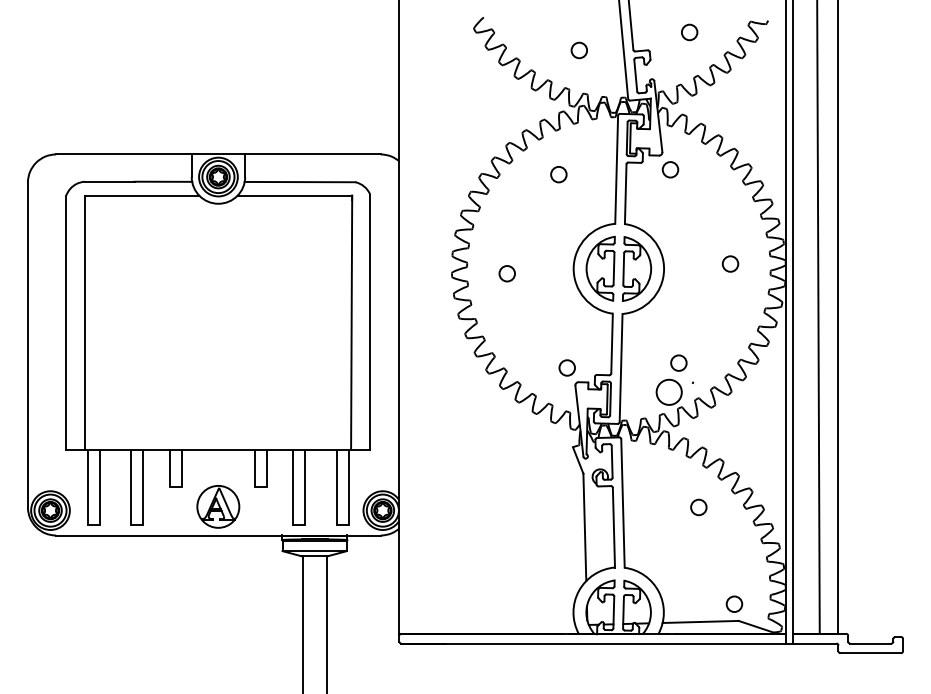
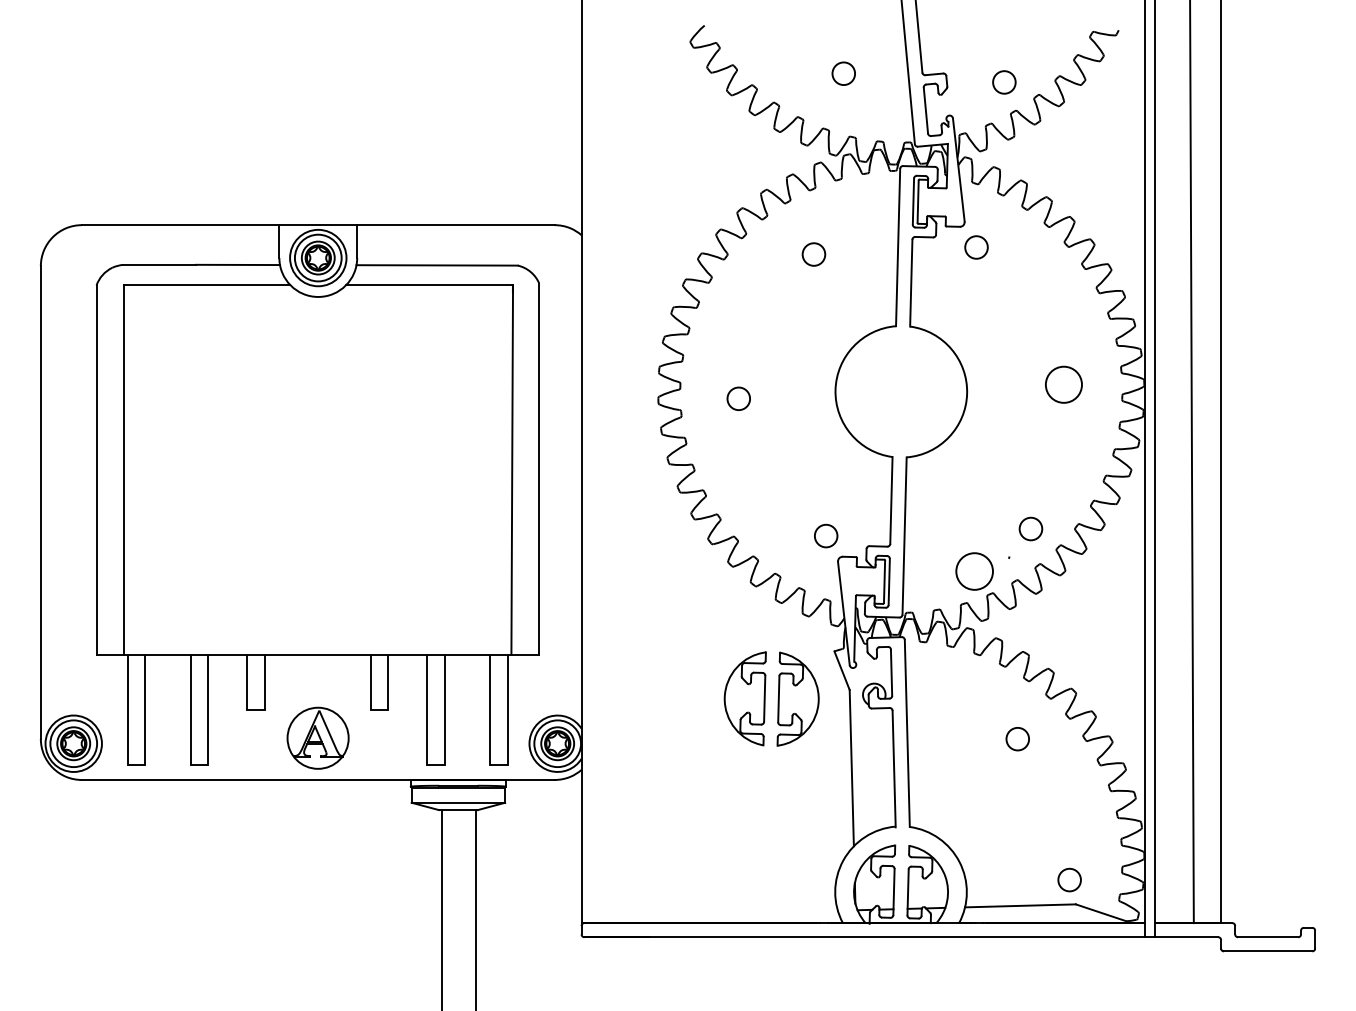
circle: (689, 32) -> (1004, 82), moved
circle: (730, 263) -> (1063, 383), size x1.6
part: (618, 268) -> (771, 698), moved
circle: (678, 362) -> (1030, 528), moved

